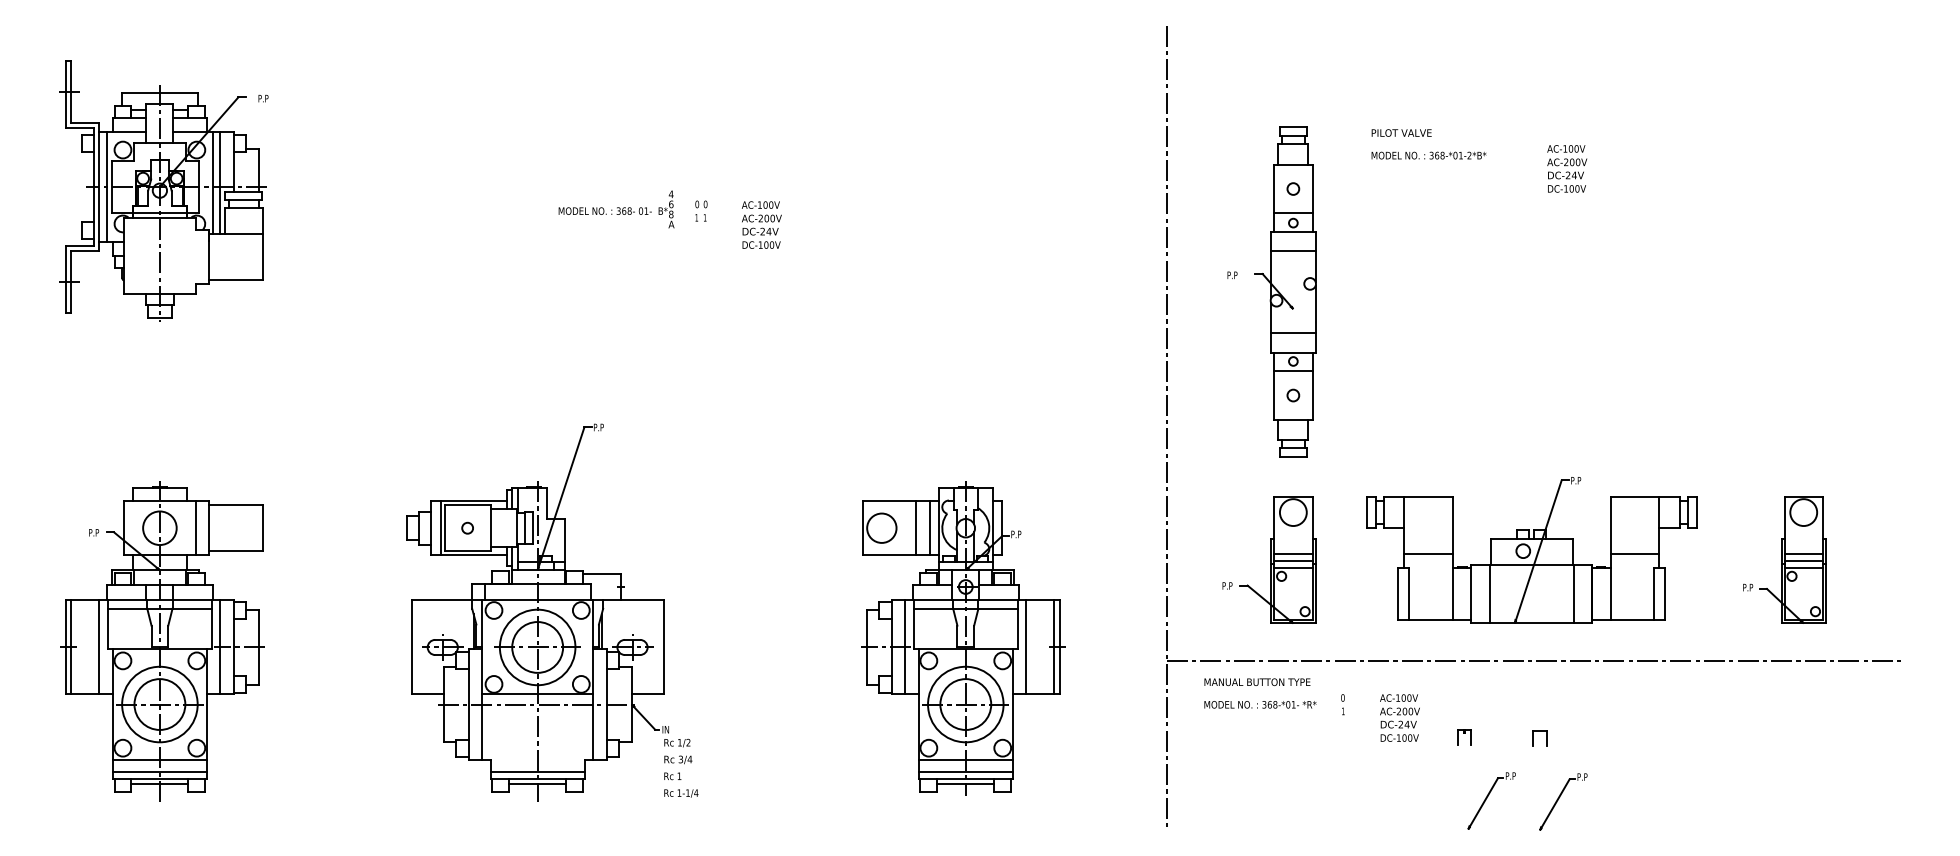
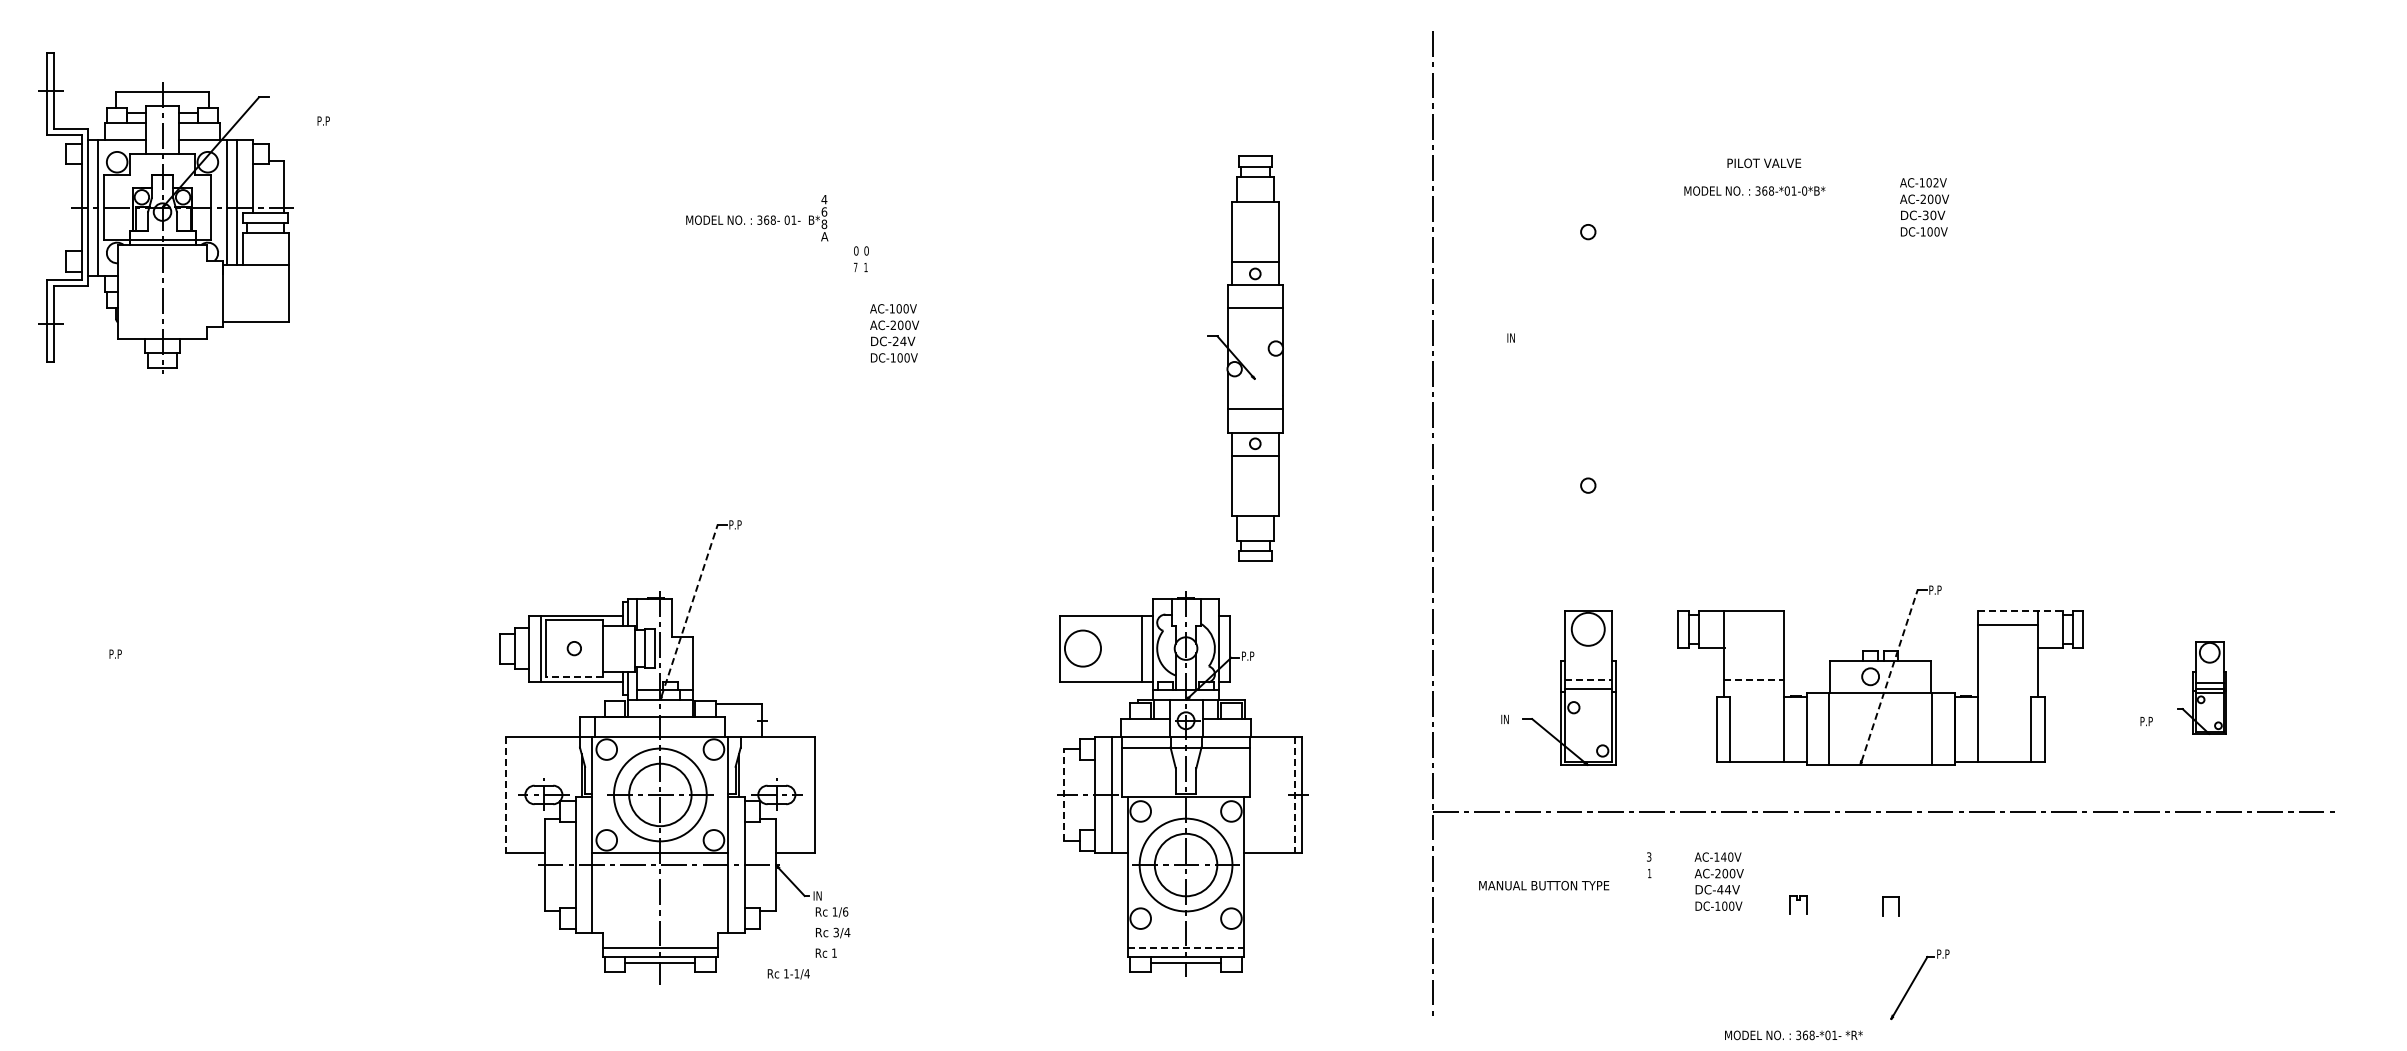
text: (1401, 133) -> (1764, 163), moved
text: (1576, 148) -> (1935, 182), AC-100V -> AC-102V
text: (1469, 155) -> (1804, 190), 368-*01-2*B* -> 368-*01-0*B*
text: (1571, 175) -> (1929, 215), DC-24V -> DC-30V
part: (162, 191) -> (165, 212), moved
text: (616, 209) -> (757, 218), moved
text: (696, 217) -> (855, 267), 1 -> 7
text: (761, 225) -> (894, 333), moved
text: (1232, 274) -> (1513, 337), P.P -> IN
part: (1285, 291) -> (1245, 358), moved
line: (561, 496) -> (689, 609), solid -> dashed
line: (1645, 497) -> (2020, 610), solid -> dashed
line: (916, 528) -> (1125, 648), removed
line: (466, 550) -> (573, 676), solid -> dashed
line: (1538, 550) -> (1889, 675), solid -> dashed
line: (1293, 553) -> (1588, 679), solid -> dashed
line: (1428, 553) -> (1754, 679), solid -> dashed
line: (1634, 553) -> (2007, 624), moved
part: (1792, 559) -> (2201, 687), size x0.6
line: (1292, 567) -> (1587, 696), removed
text: (1227, 585) -> (1507, 719), P.P -> IN
part: (162, 641) -> (199, 787), removed
line: (411, 647) -> (505, 794), solid -> dashed
line: (866, 647) -> (1064, 794), solid -> dashed
line: (1026, 647) -> (1260, 794), removed
line: (1054, 647) -> (1294, 794), solid -> dashed
text: (1257, 682) -> (1544, 885), moved
text: (1342, 697) -> (1648, 856), 0 -> 3
text: (1403, 697) -> (1723, 856), AC-100V -> AC-140V
text: (1260, 704) -> (1793, 1035), moved
text: (1401, 724) -> (1720, 889), DC-24V -> DC-44V
text: (688, 742) -> (845, 911), 1/2 -> 1/6
line: (965, 760) -> (1185, 933), removed
line: (966, 771) -> (1186, 947), solid -> dashed
text: (681, 793) -> (788, 974), moved
part: (1491, 800) -> (1831, 983), removed

